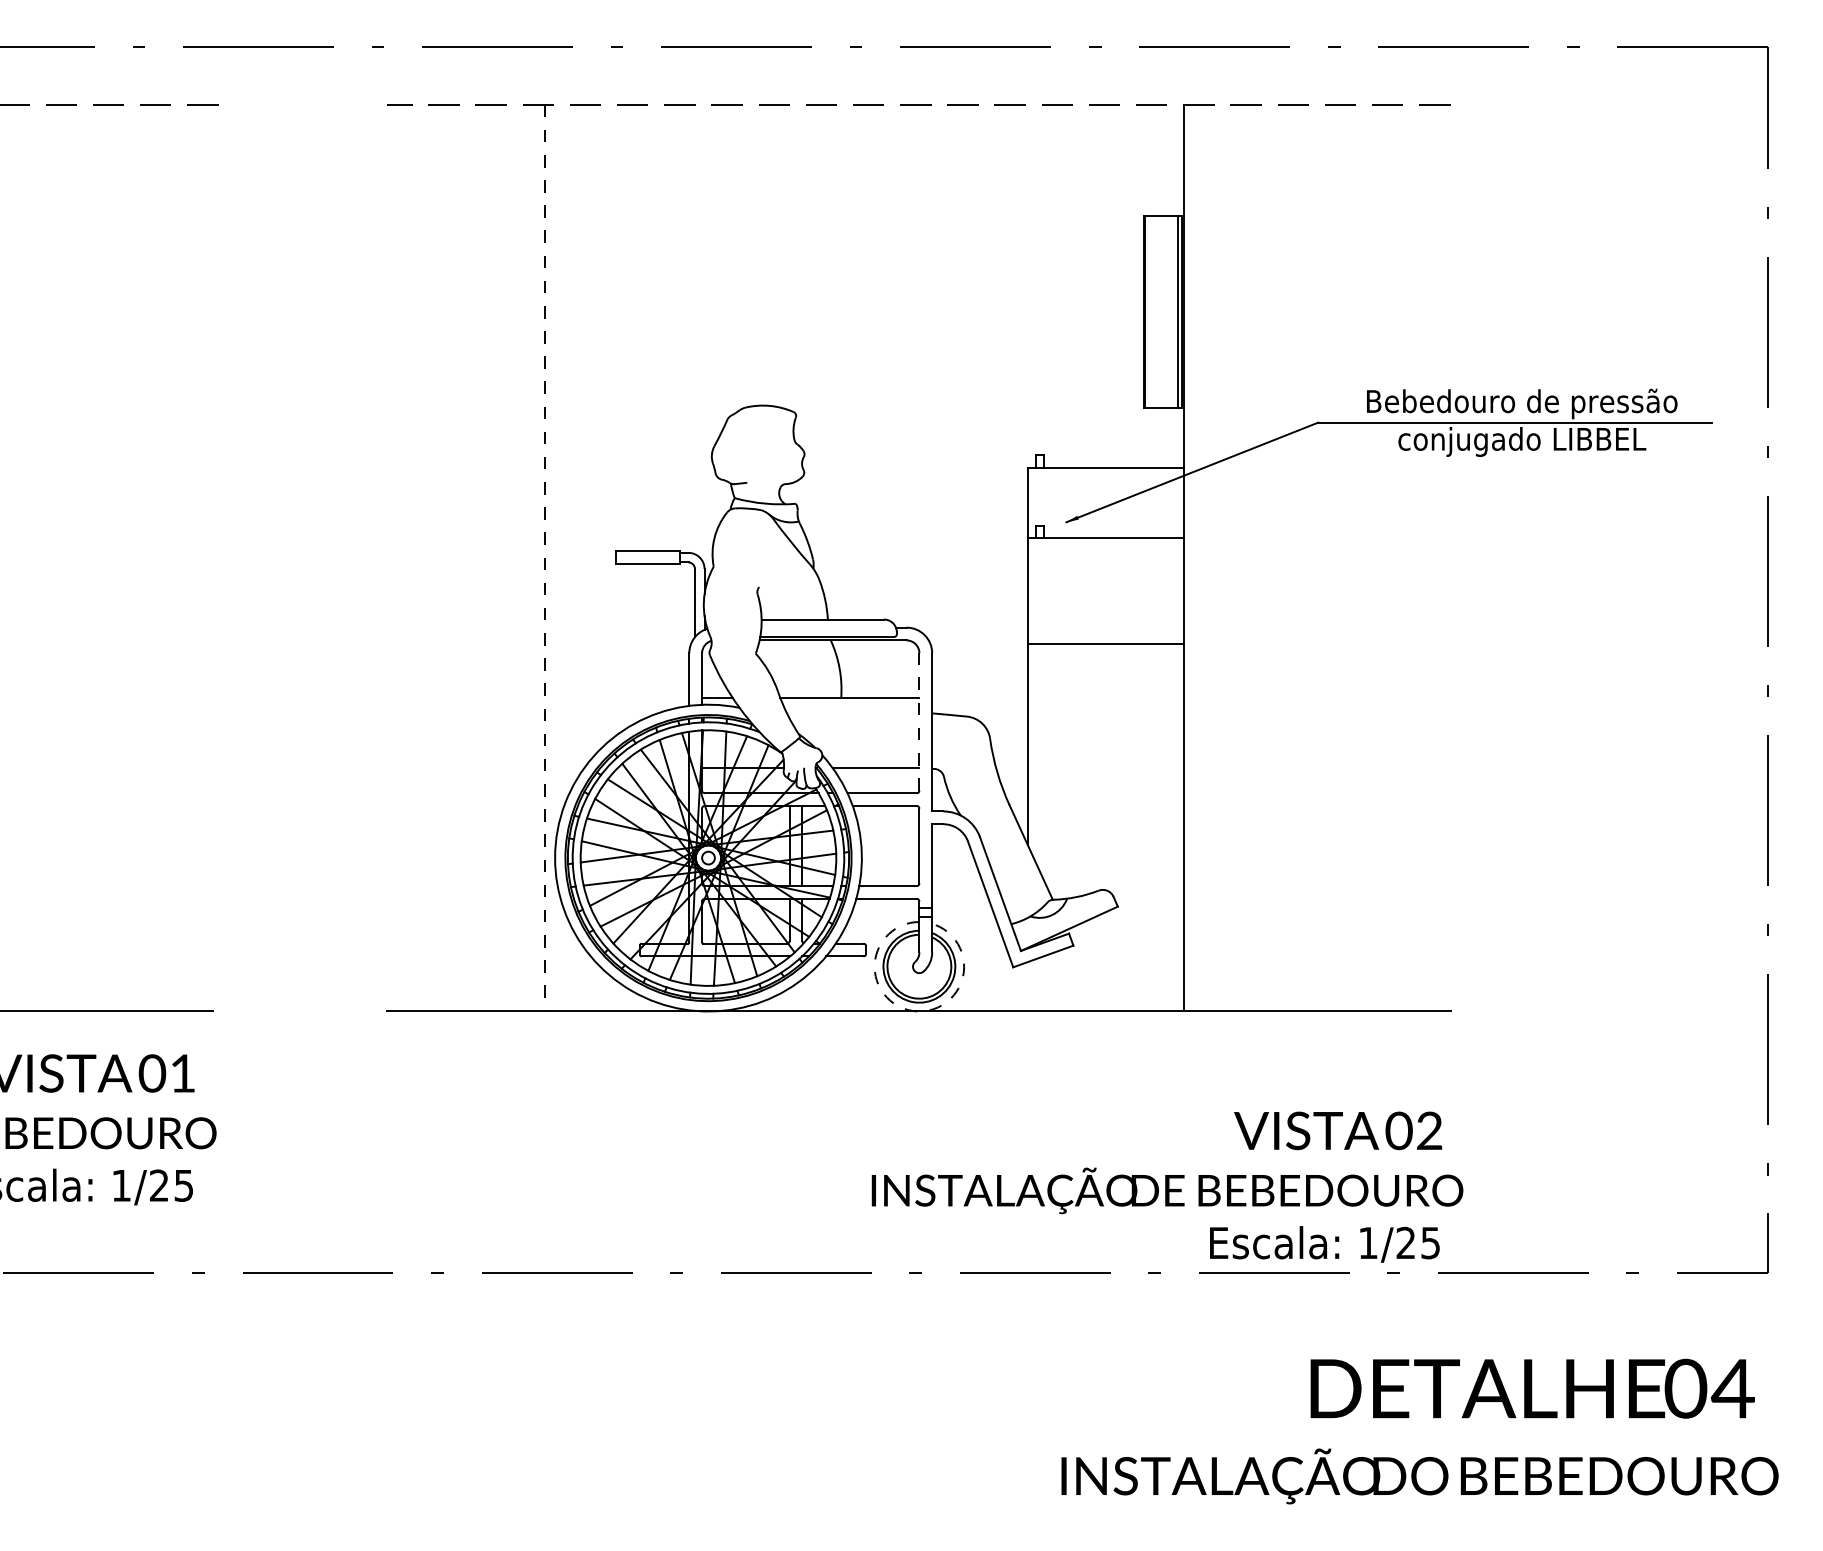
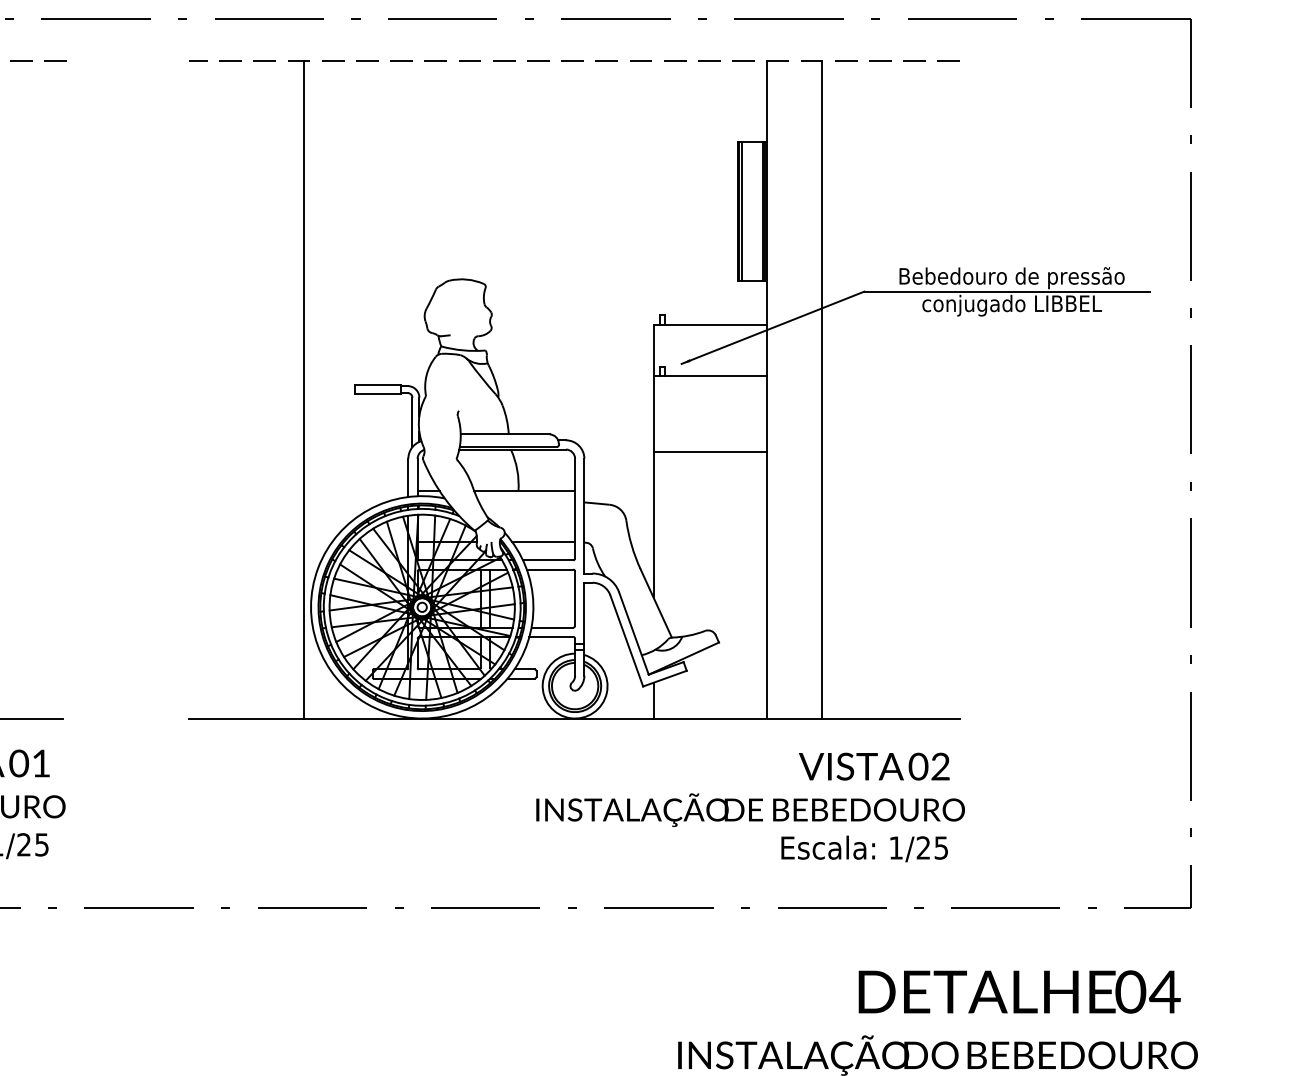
line: (1149, 311) -> (741, 211), added
line: (1259, 557) -> (821, 389), added
line: (544, 558) -> (303, 390), dashed -> solid
line: (919, 721) -> (575, 508), dashed -> solid
line: (1027, 986) -> (653, 700), added
arc: (912, 1011) -> (570, 718), dashed -> solid
text: (1167, 1186) -> (750, 806), moved

